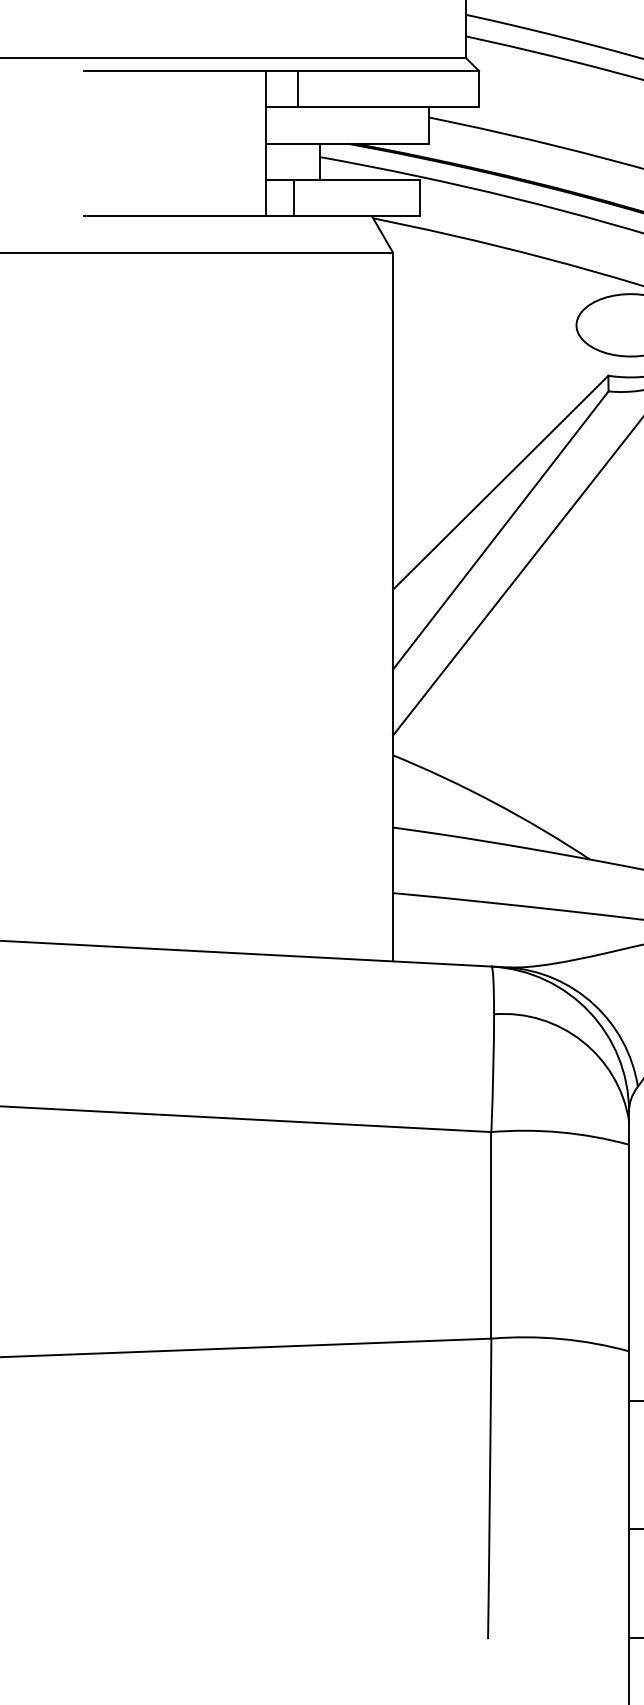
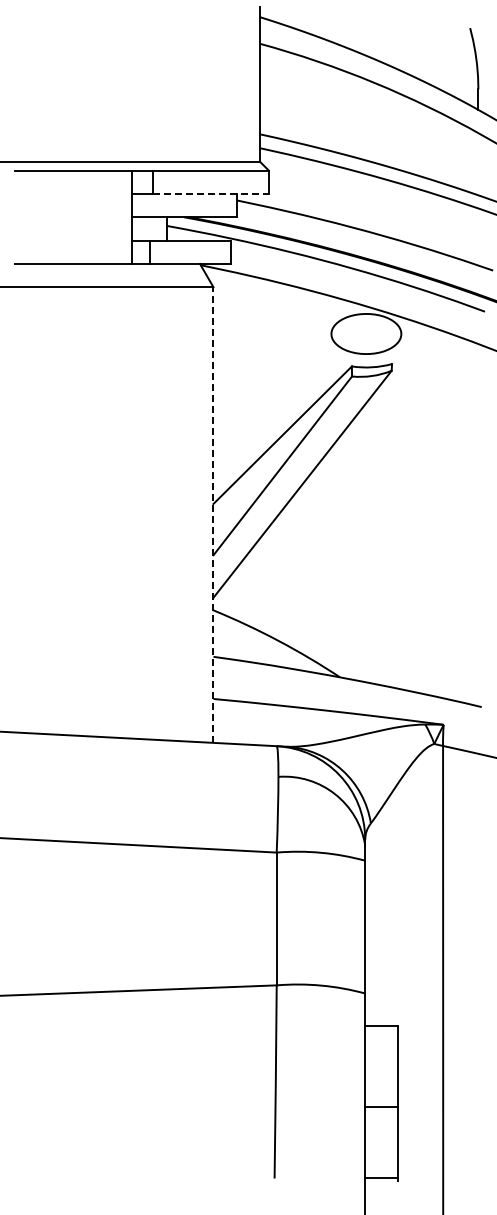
line: (389, 106) -> (211, 193), solid -> dashed
line: (393, 607) -> (213, 515), solid -> dashed

